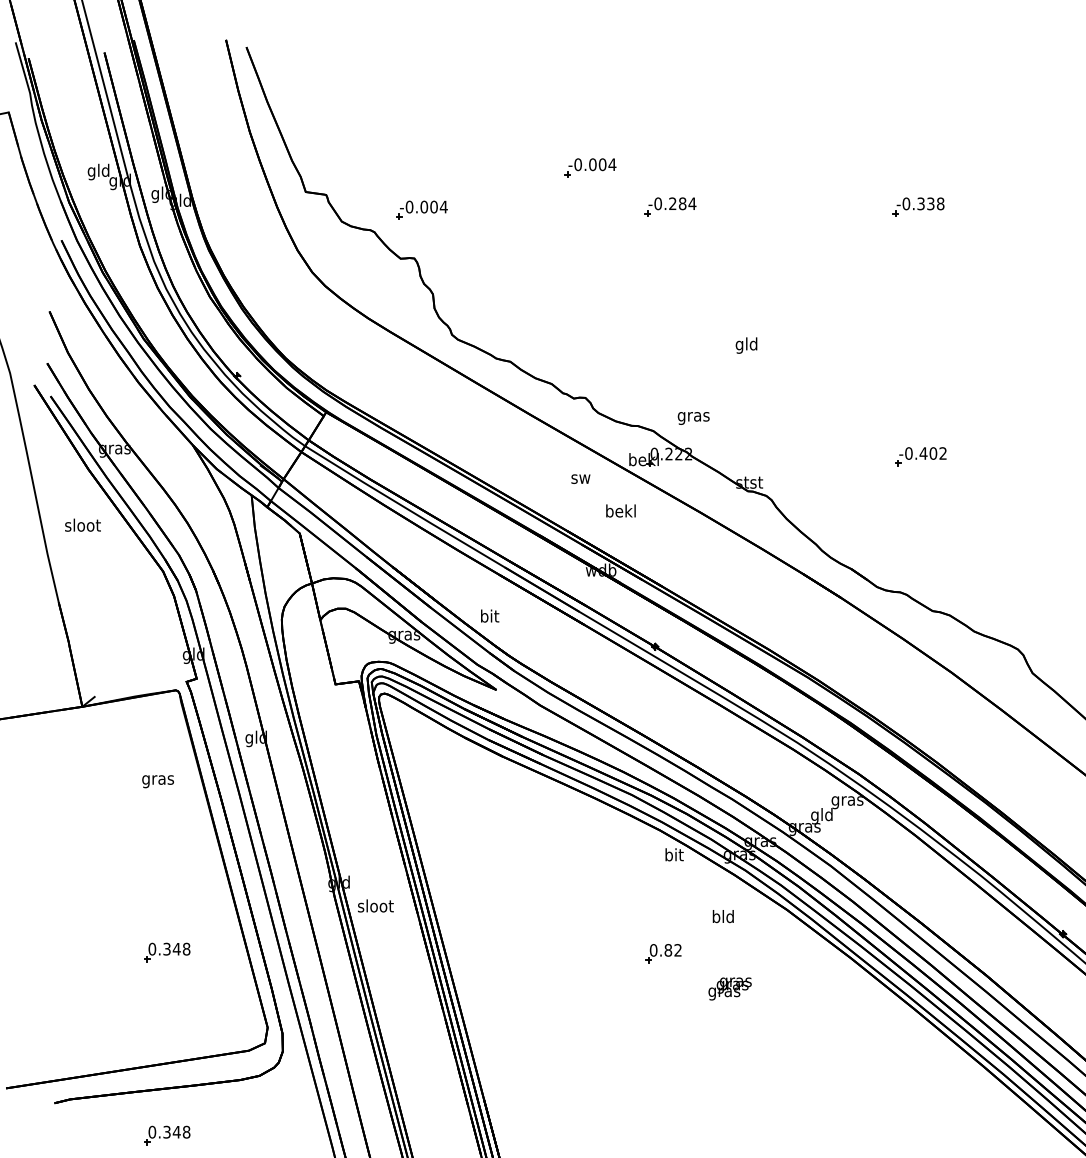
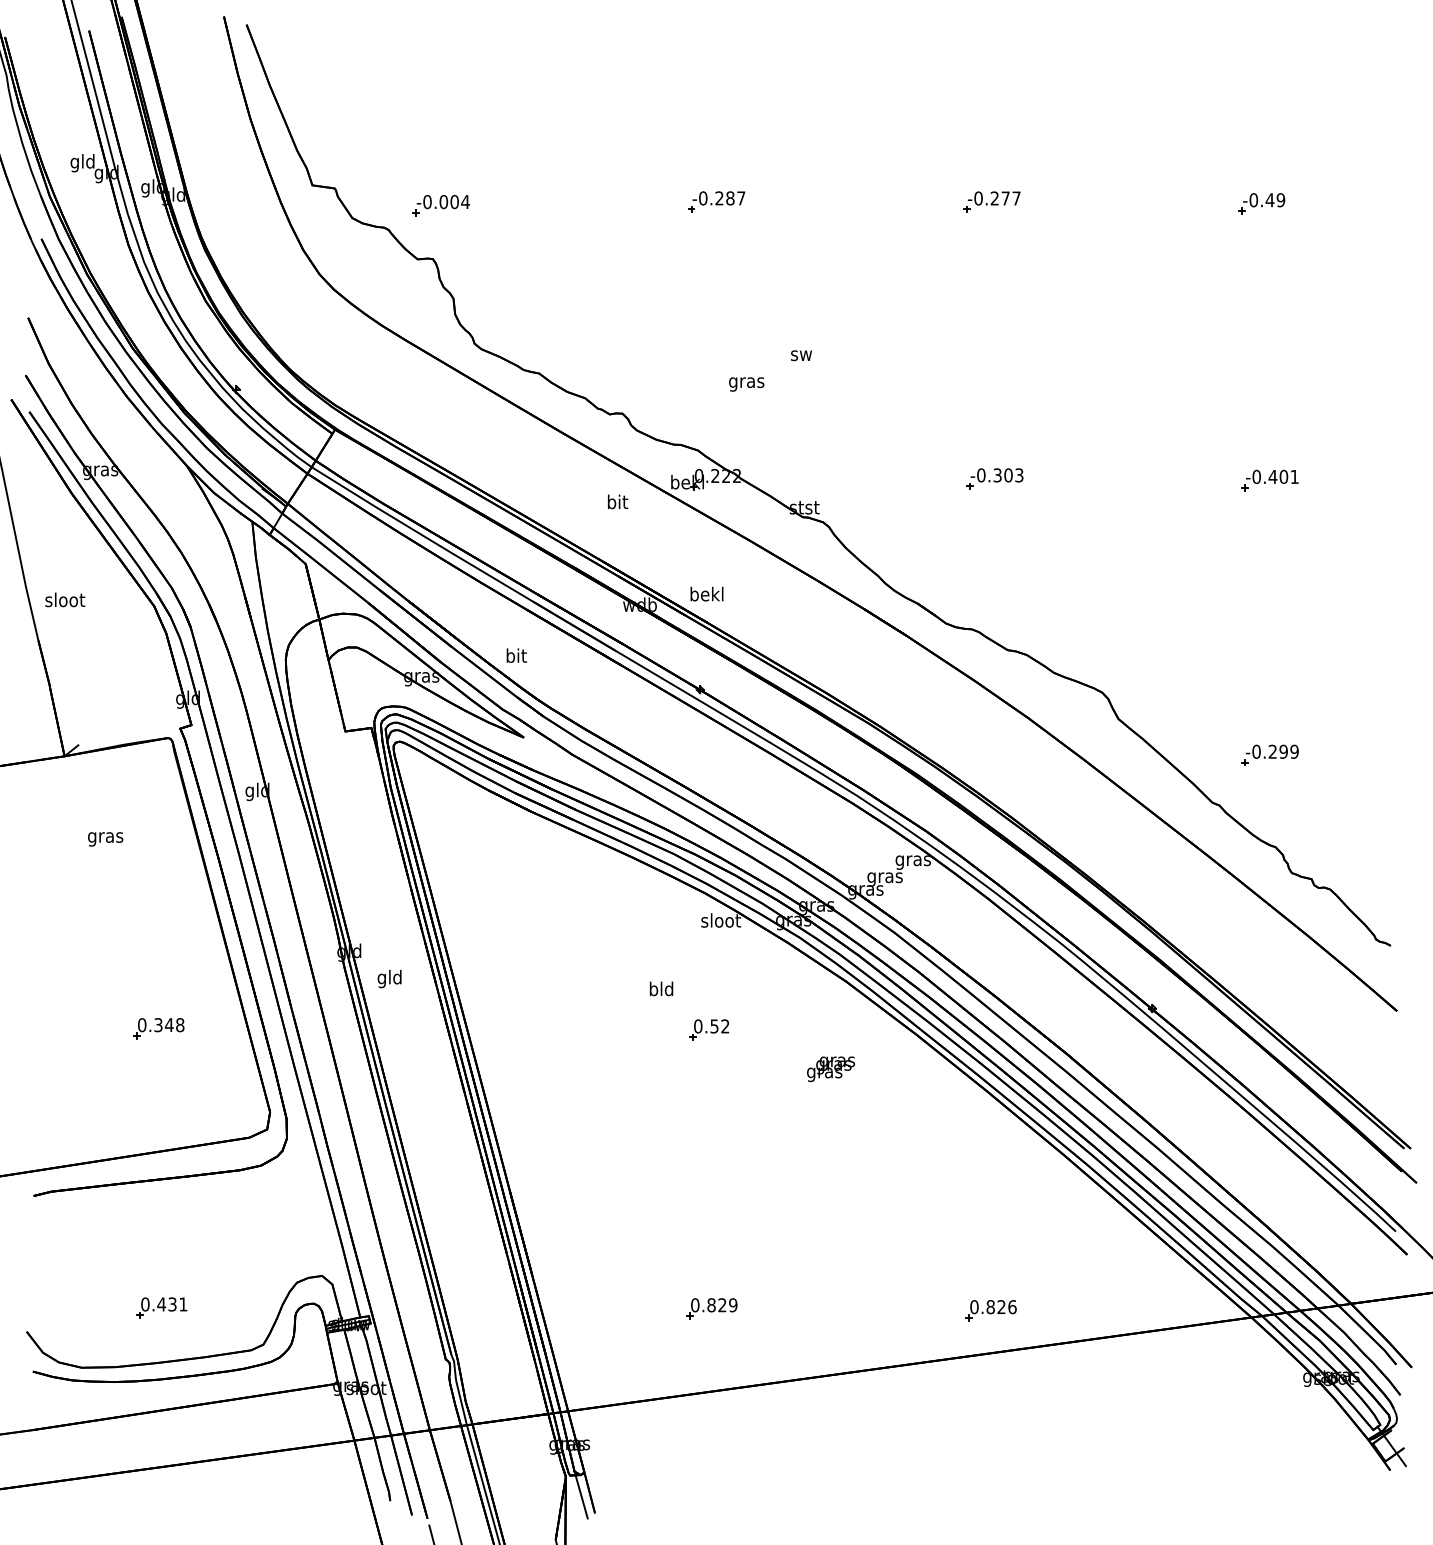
part: (589, 167) -> (627, 158), removed
text: (691, 203) -> (740, 198), -0.284 -> -0.287
text: (930, 203) -> (1005, 198), -0.338 -> -0.277
text: (746, 345) -> (801, 355), gld -> sw
text: (693, 418) -> (746, 384), moved
text: (933, 453) -> (1008, 475), -0.402 -> -0.303
text: (580, 477) -> (617, 501), sw -> bit
text: (620, 510) -> (706, 593), moved
text: (83, 524) -> (65, 599), moved
text: (158, 781) -> (105, 839), moved
text: (821, 816) -> (884, 877), gld -> gras
text: (674, 854) -> (721, 920), bit -> sloot
text: (376, 907) -> (390, 978), sloot -> gld
text: (723, 916) -> (661, 988), moved
text: (668, 950) -> (714, 1026), 0.82 -> 0.52
text: (729, 989) -> (830, 1069), moved
part: (167, 1135) -> (158, 1231), removed

